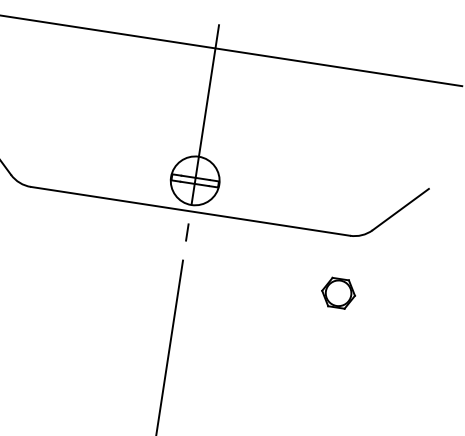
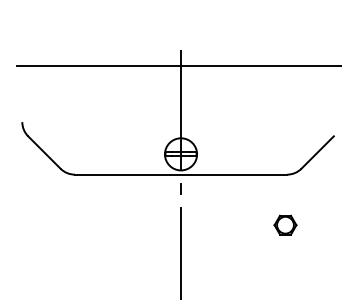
part: (338, 292) -> (285, 224), moved

